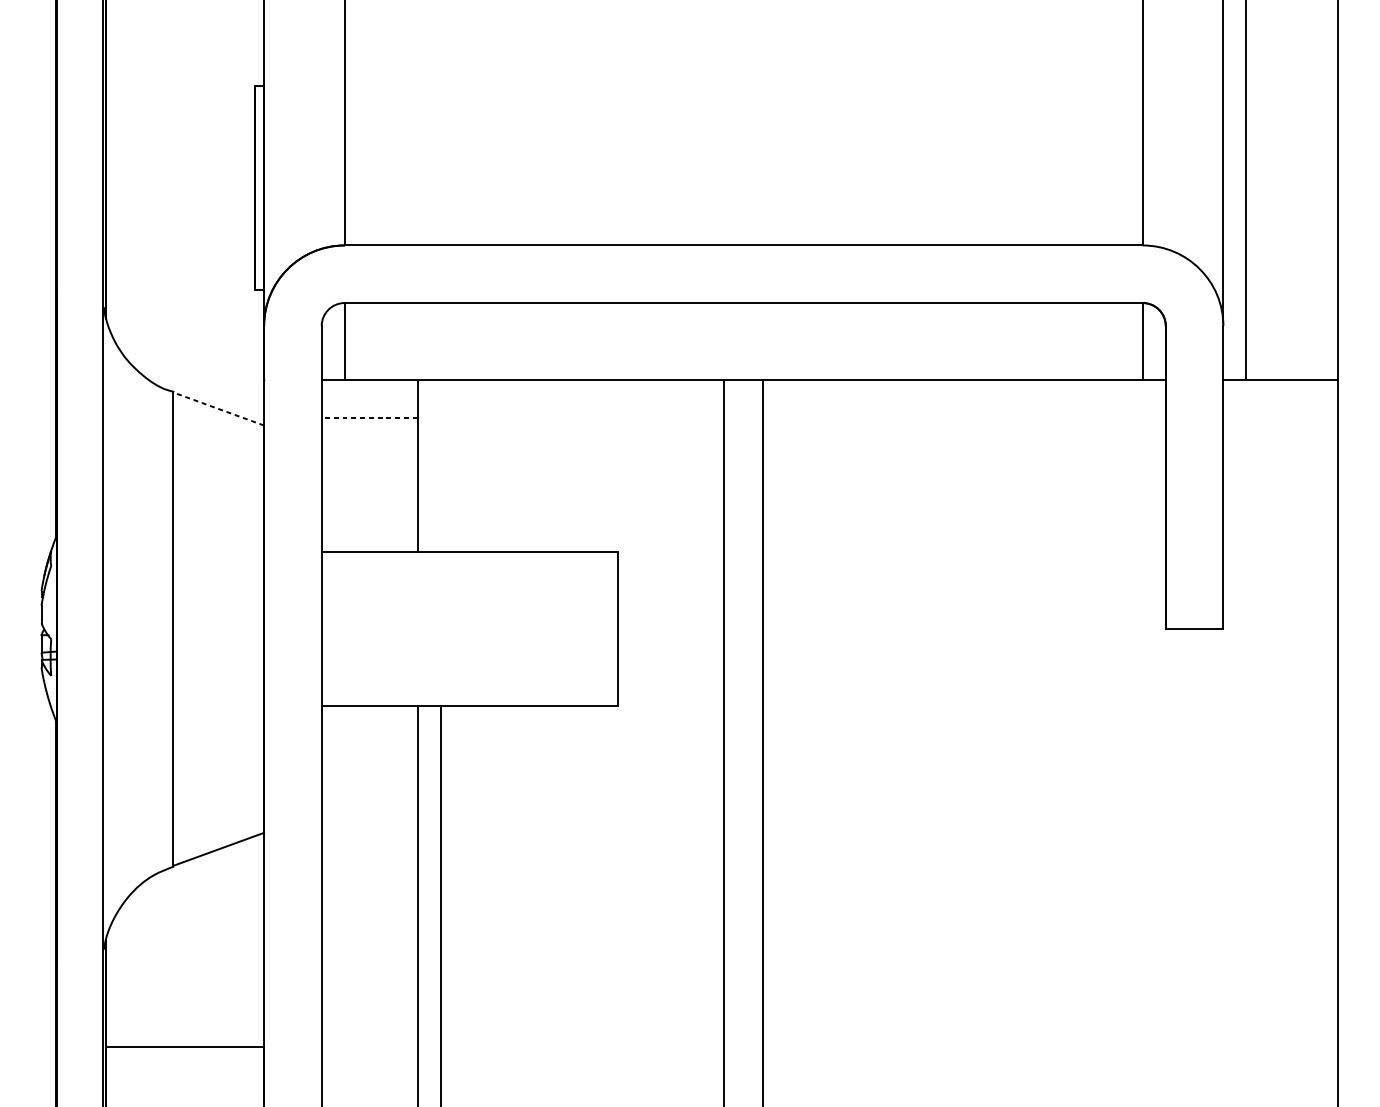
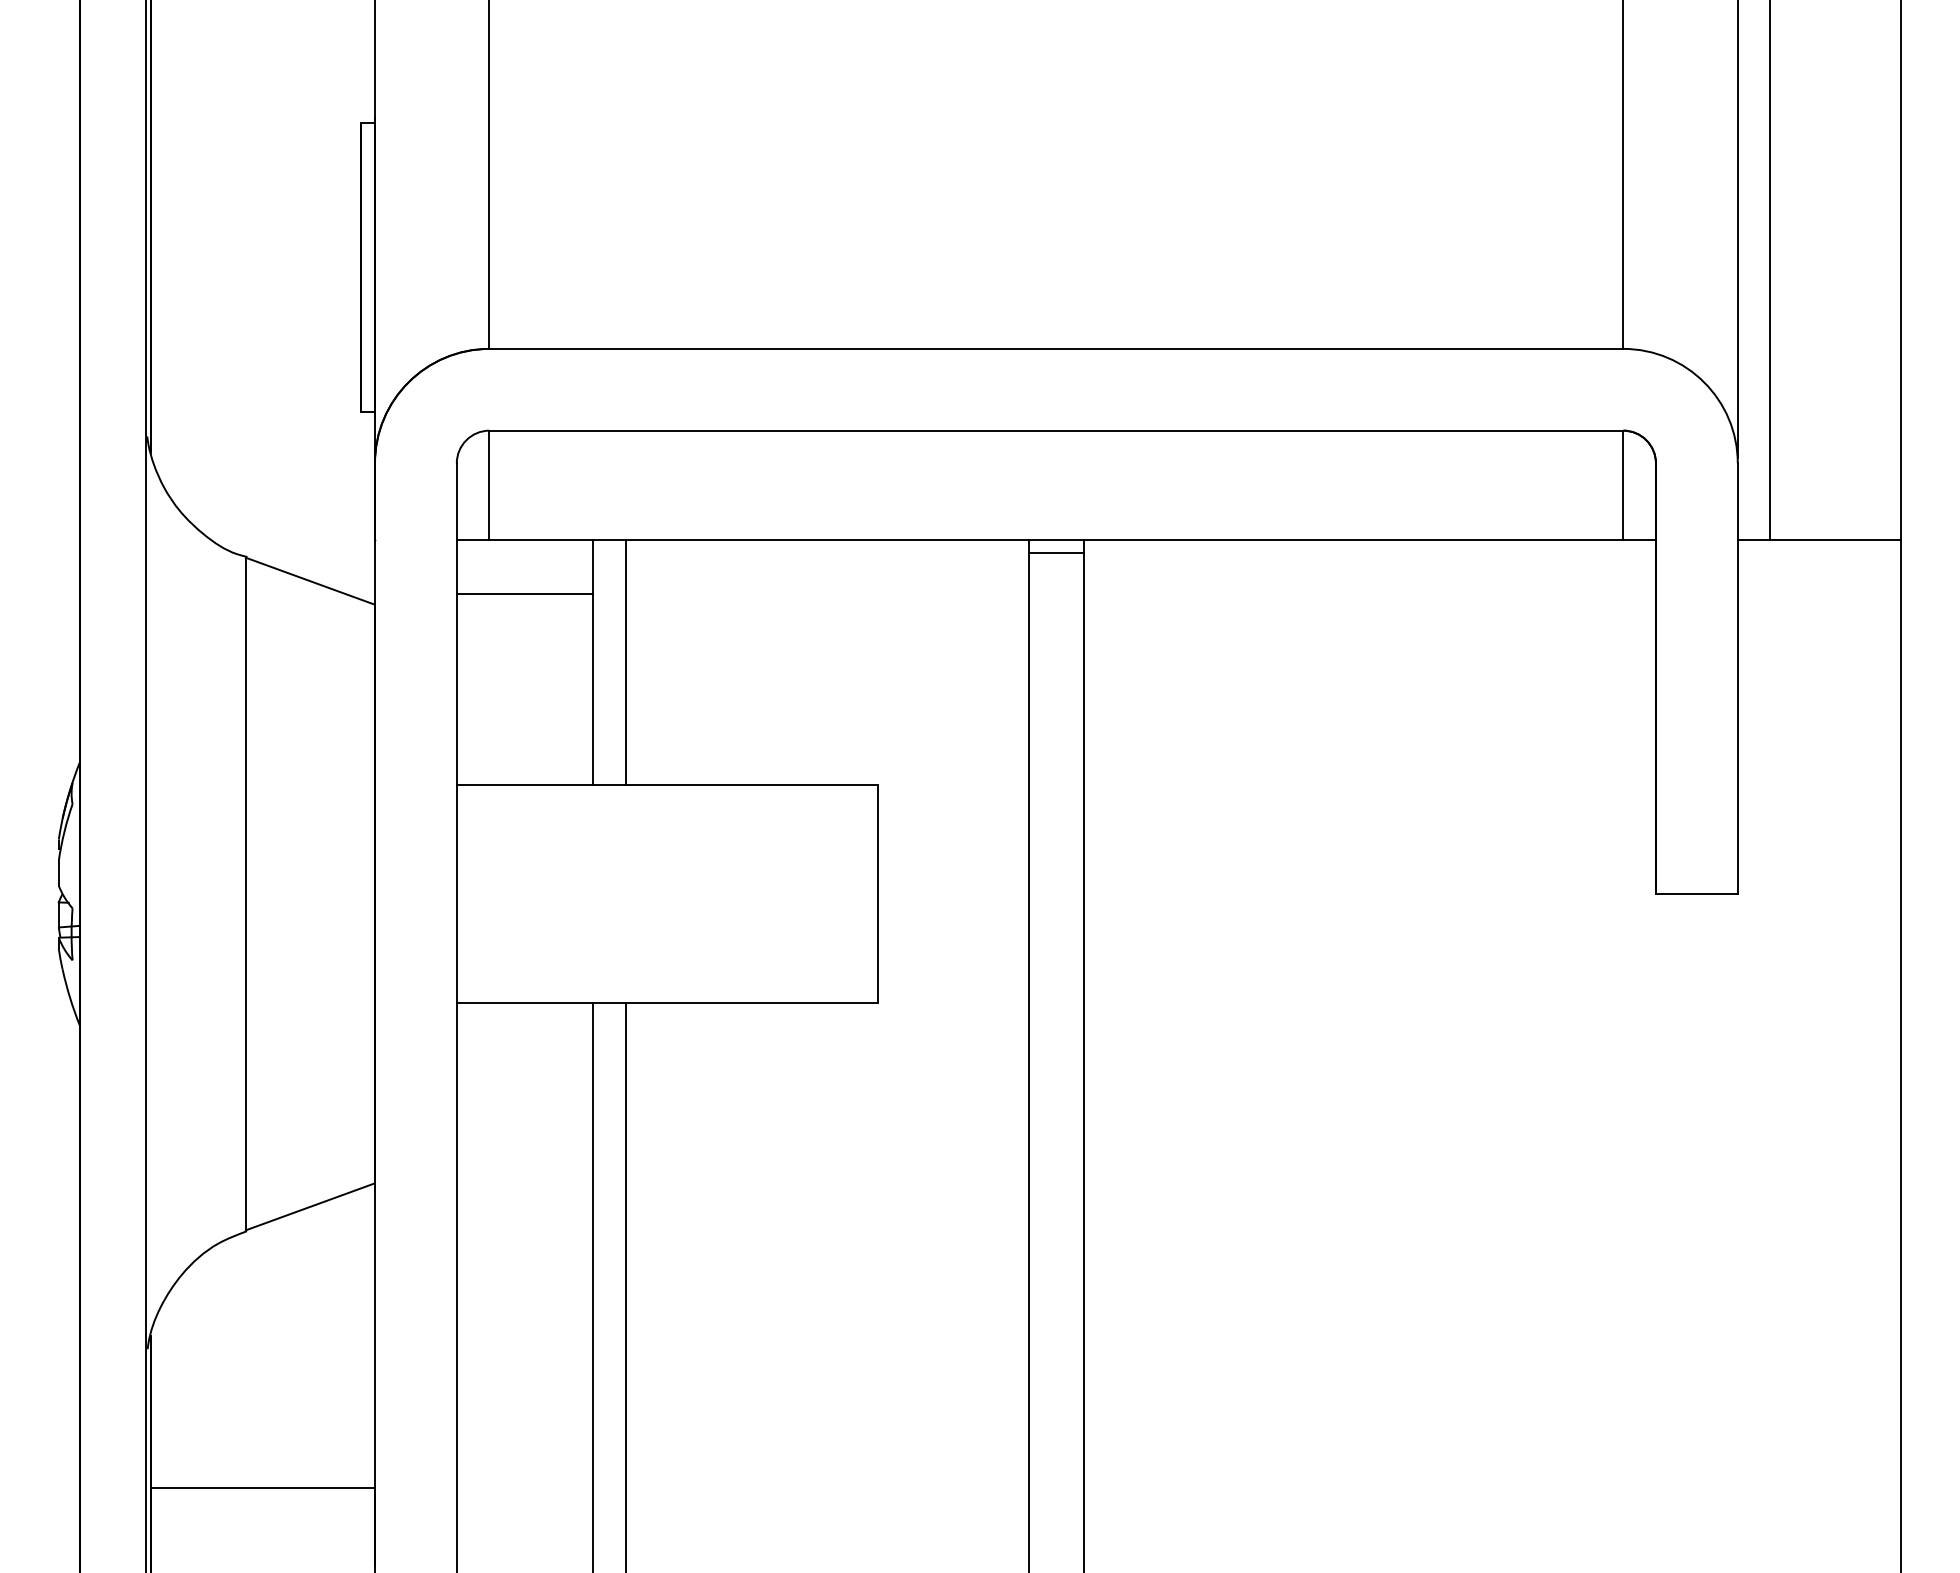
line: (743, 389) -> (1055, 553), added
line: (218, 409) -> (310, 581), dashed -> solid
line: (369, 418) -> (524, 594), dashed -> solid
line: (440, 465) -> (625, 661), added

